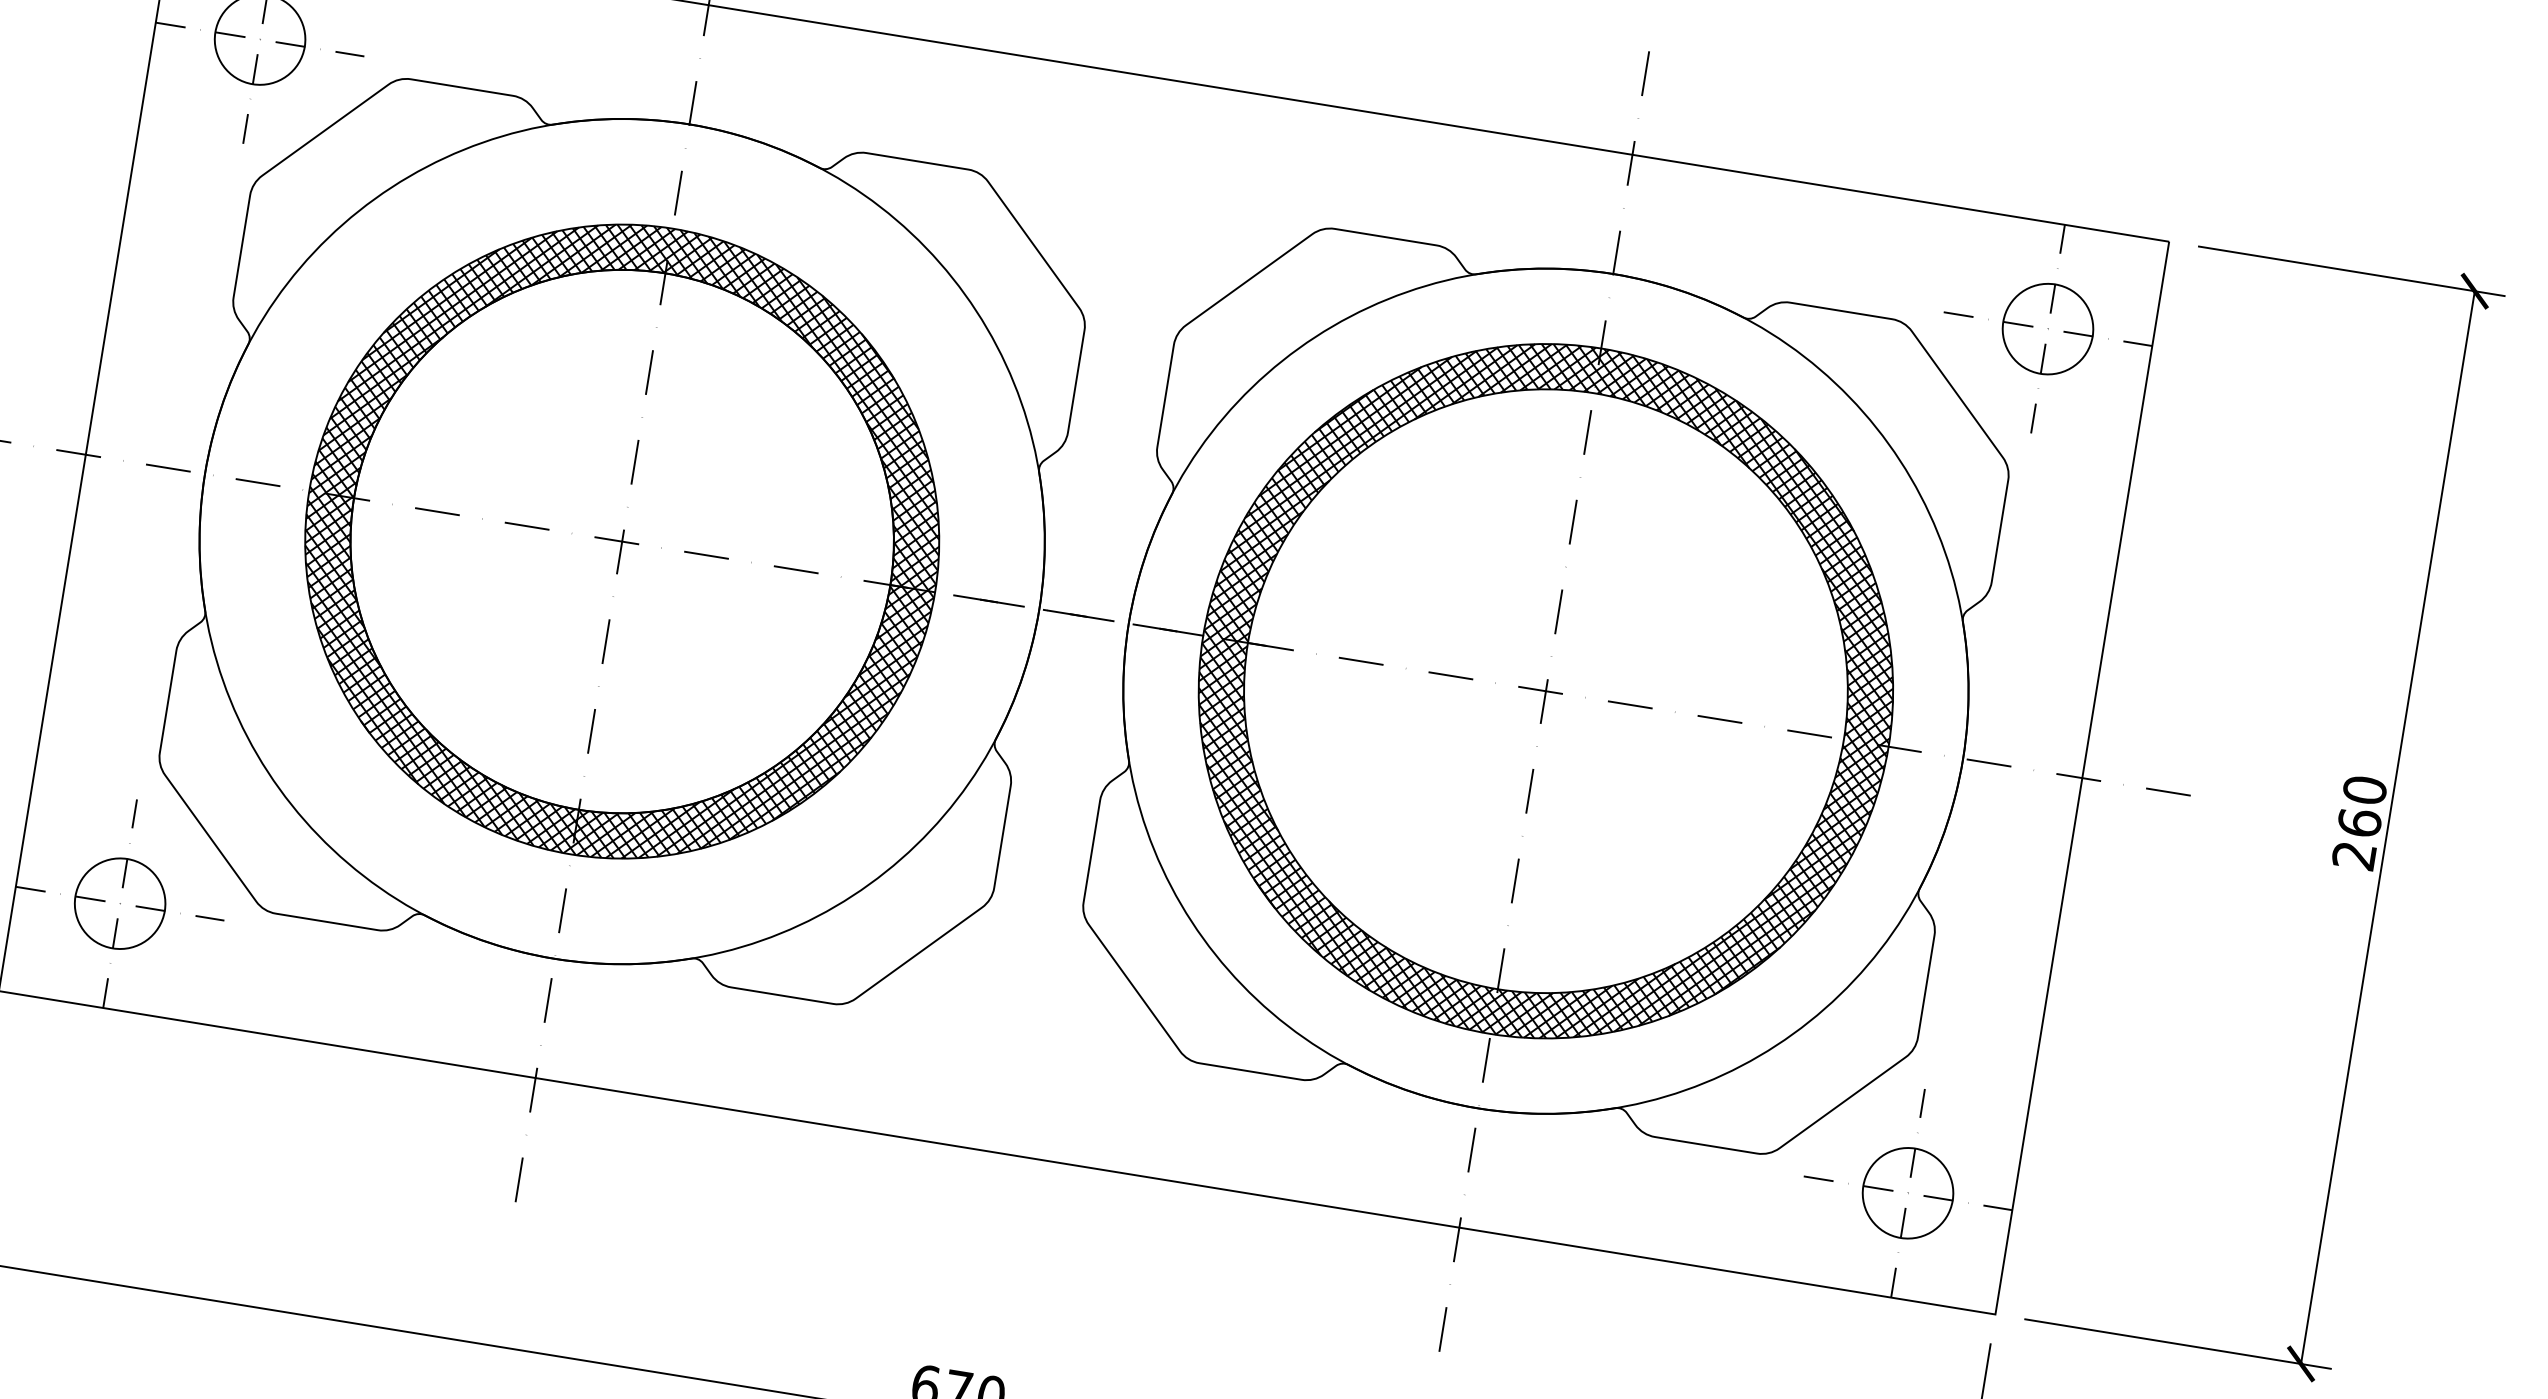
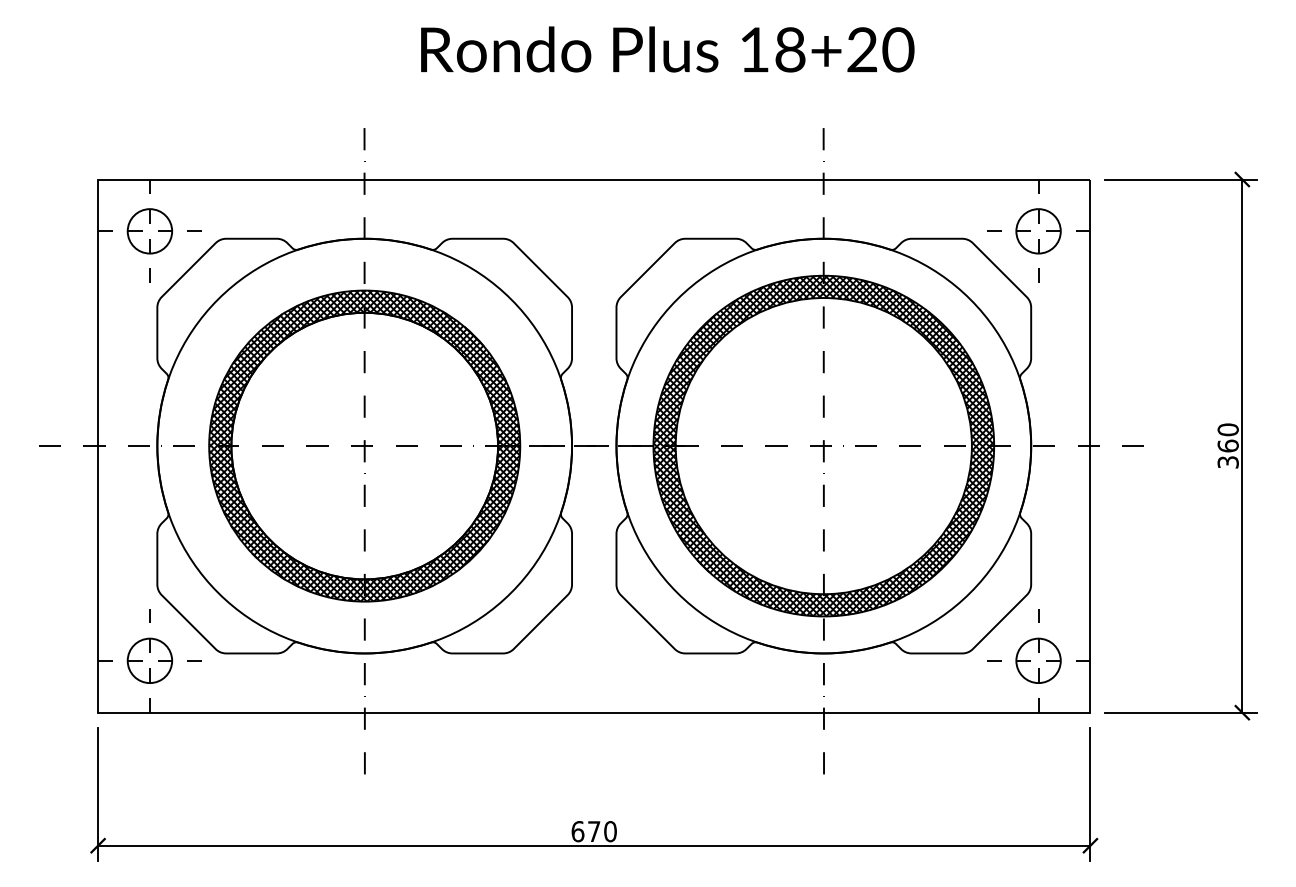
text: (2354, 856) -> (1228, 462), 260 -> 360

